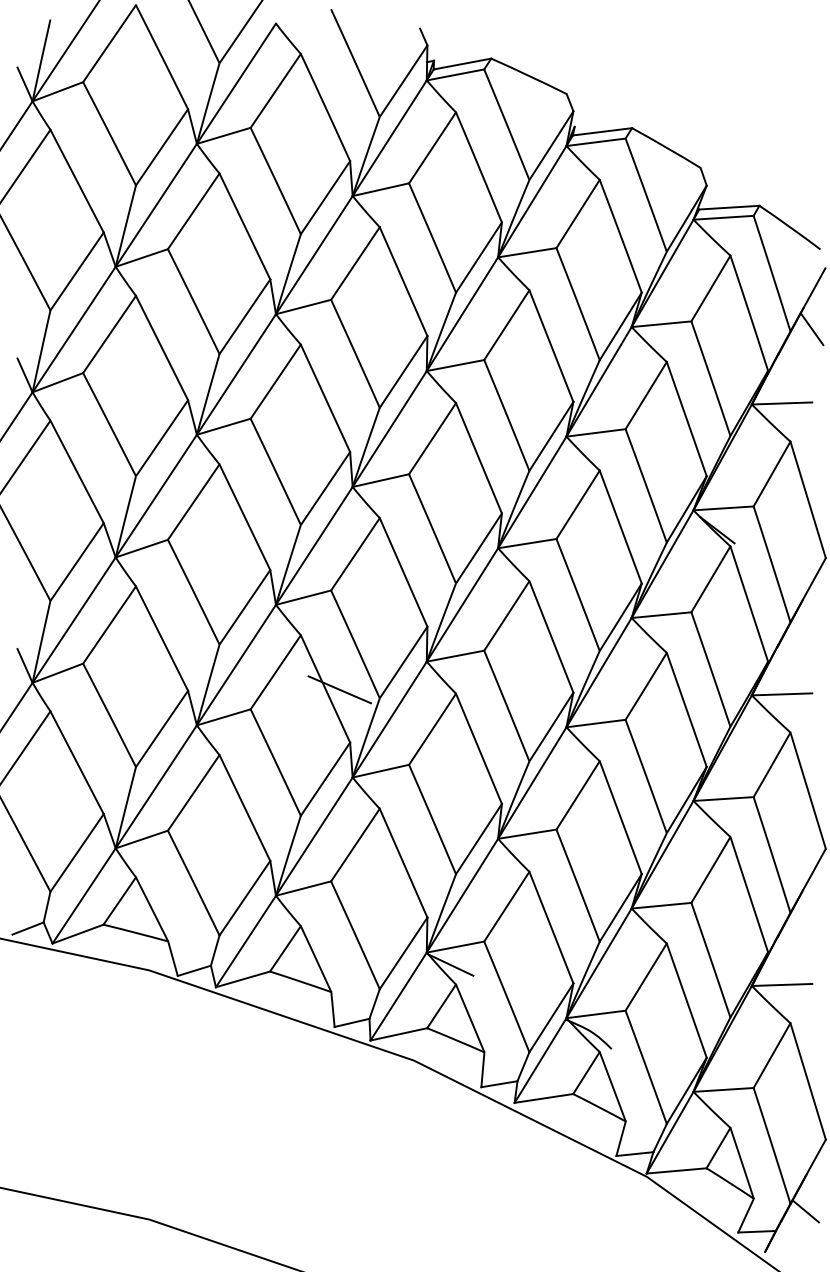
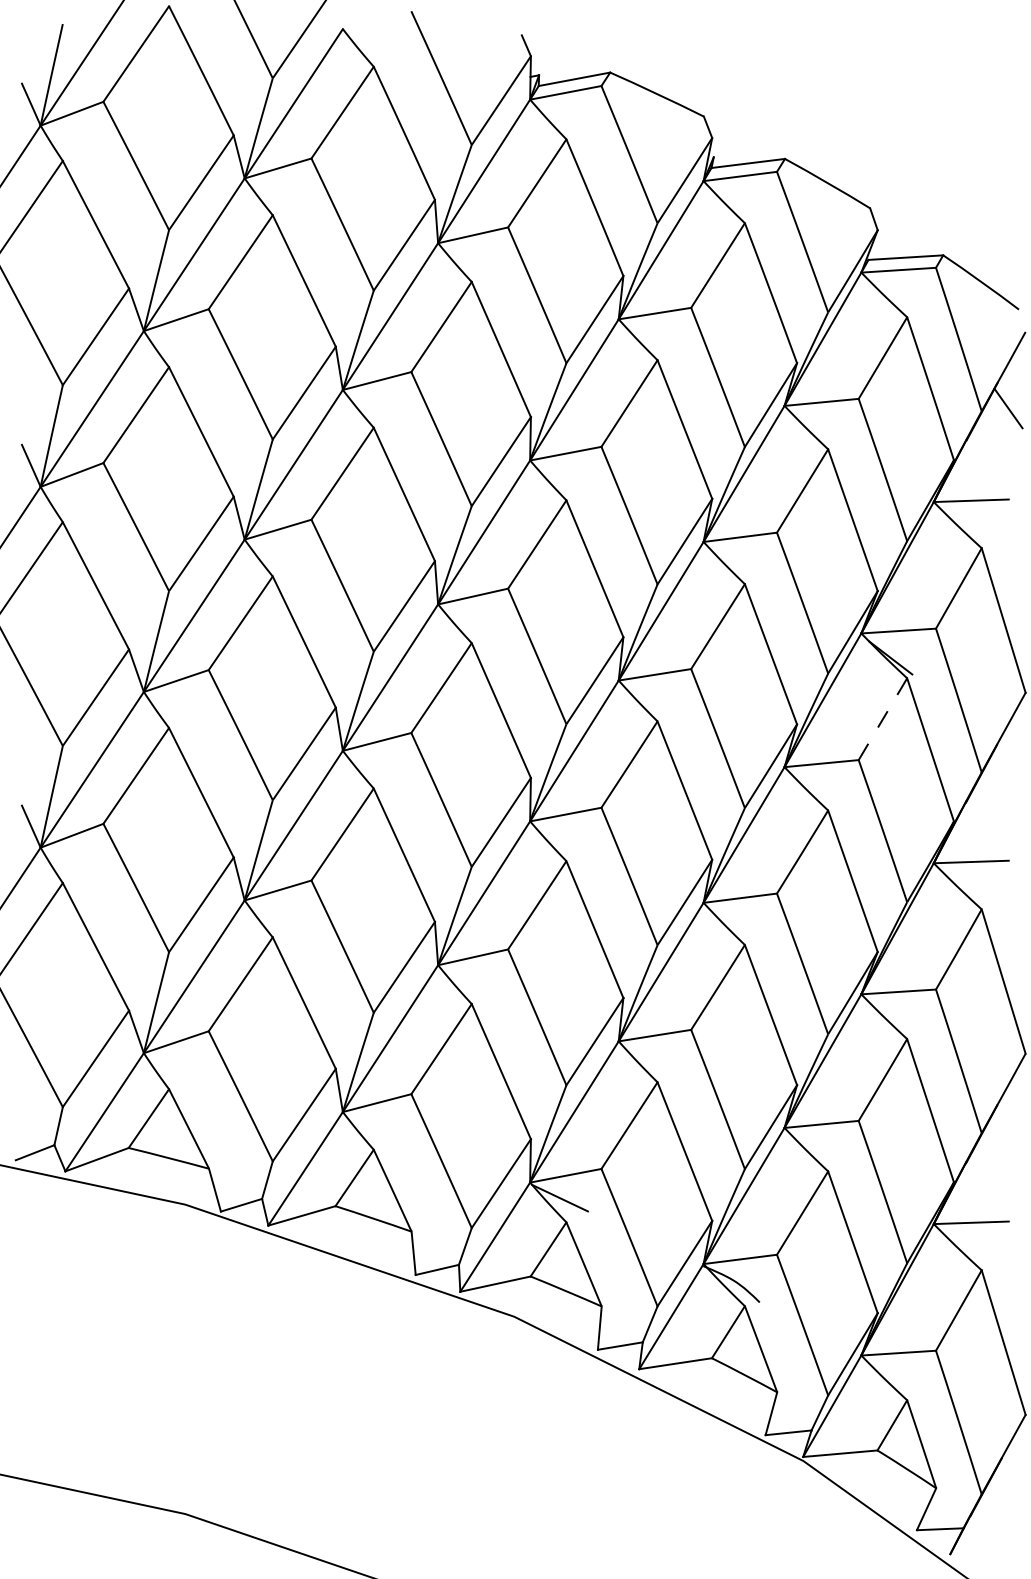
line: (711, 578) -> (883, 718), solid -> dashed
line: (339, 689) -> (421, 855), removed
line: (805, 1211) -> (1000, 1504), removed

